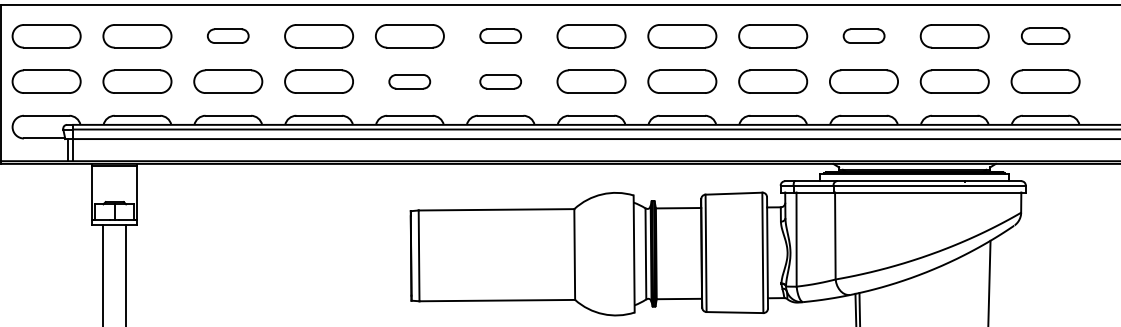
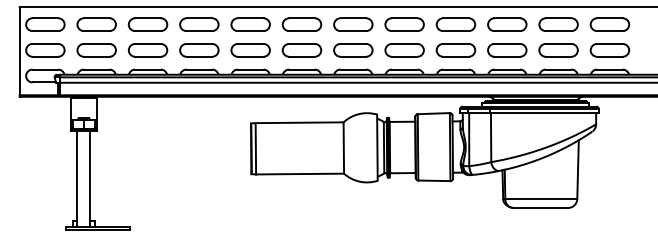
part: (227, 35) -> (147, 24), size x1.67
part: (499, 35) -> (301, 24), size x1.67
part: (864, 35) -> (507, 24), size x1.67
part: (1044, 35) -> (609, 24), size x1.43
part: (409, 81) -> (250, 50), size x1.67
part: (499, 81) -> (301, 50), size x1.67

